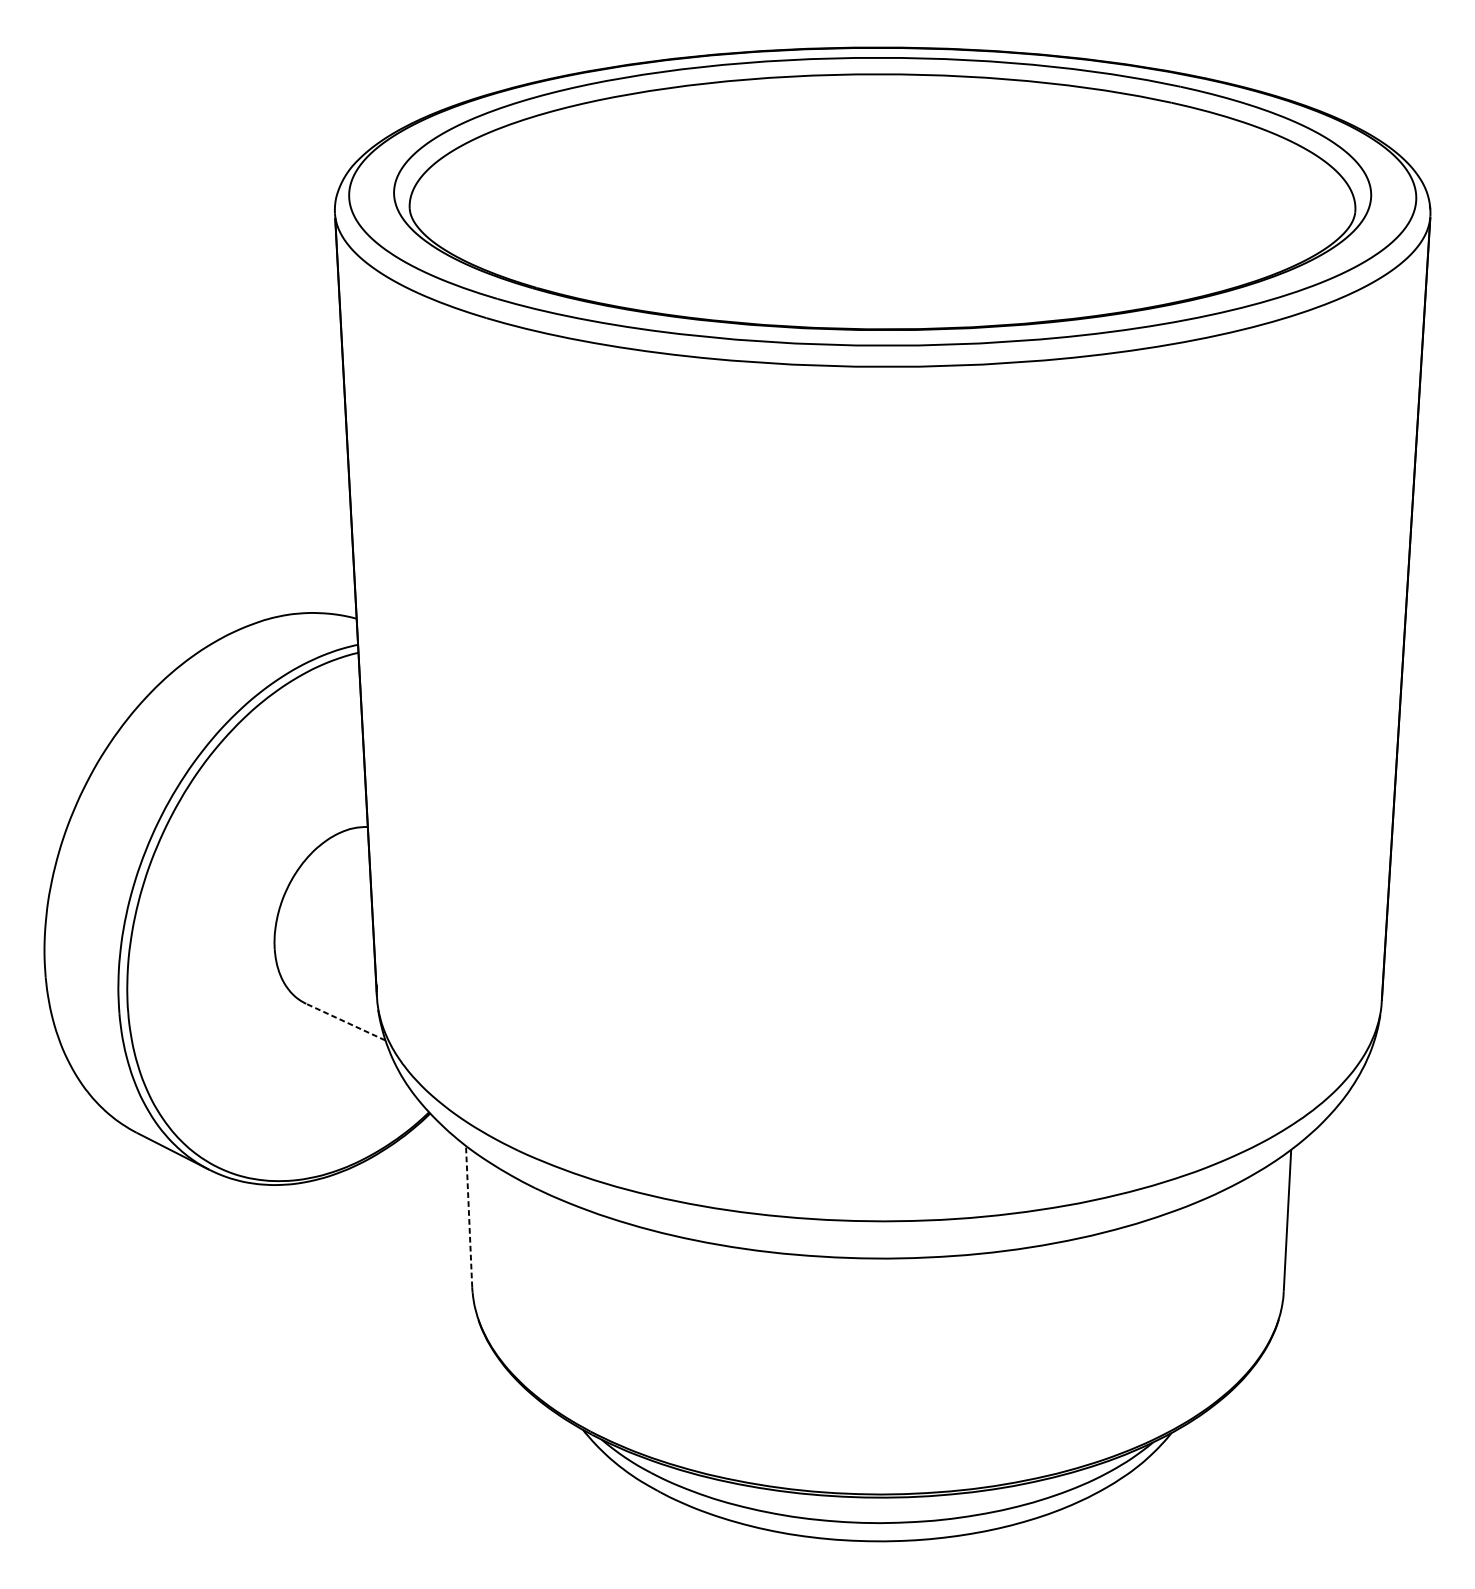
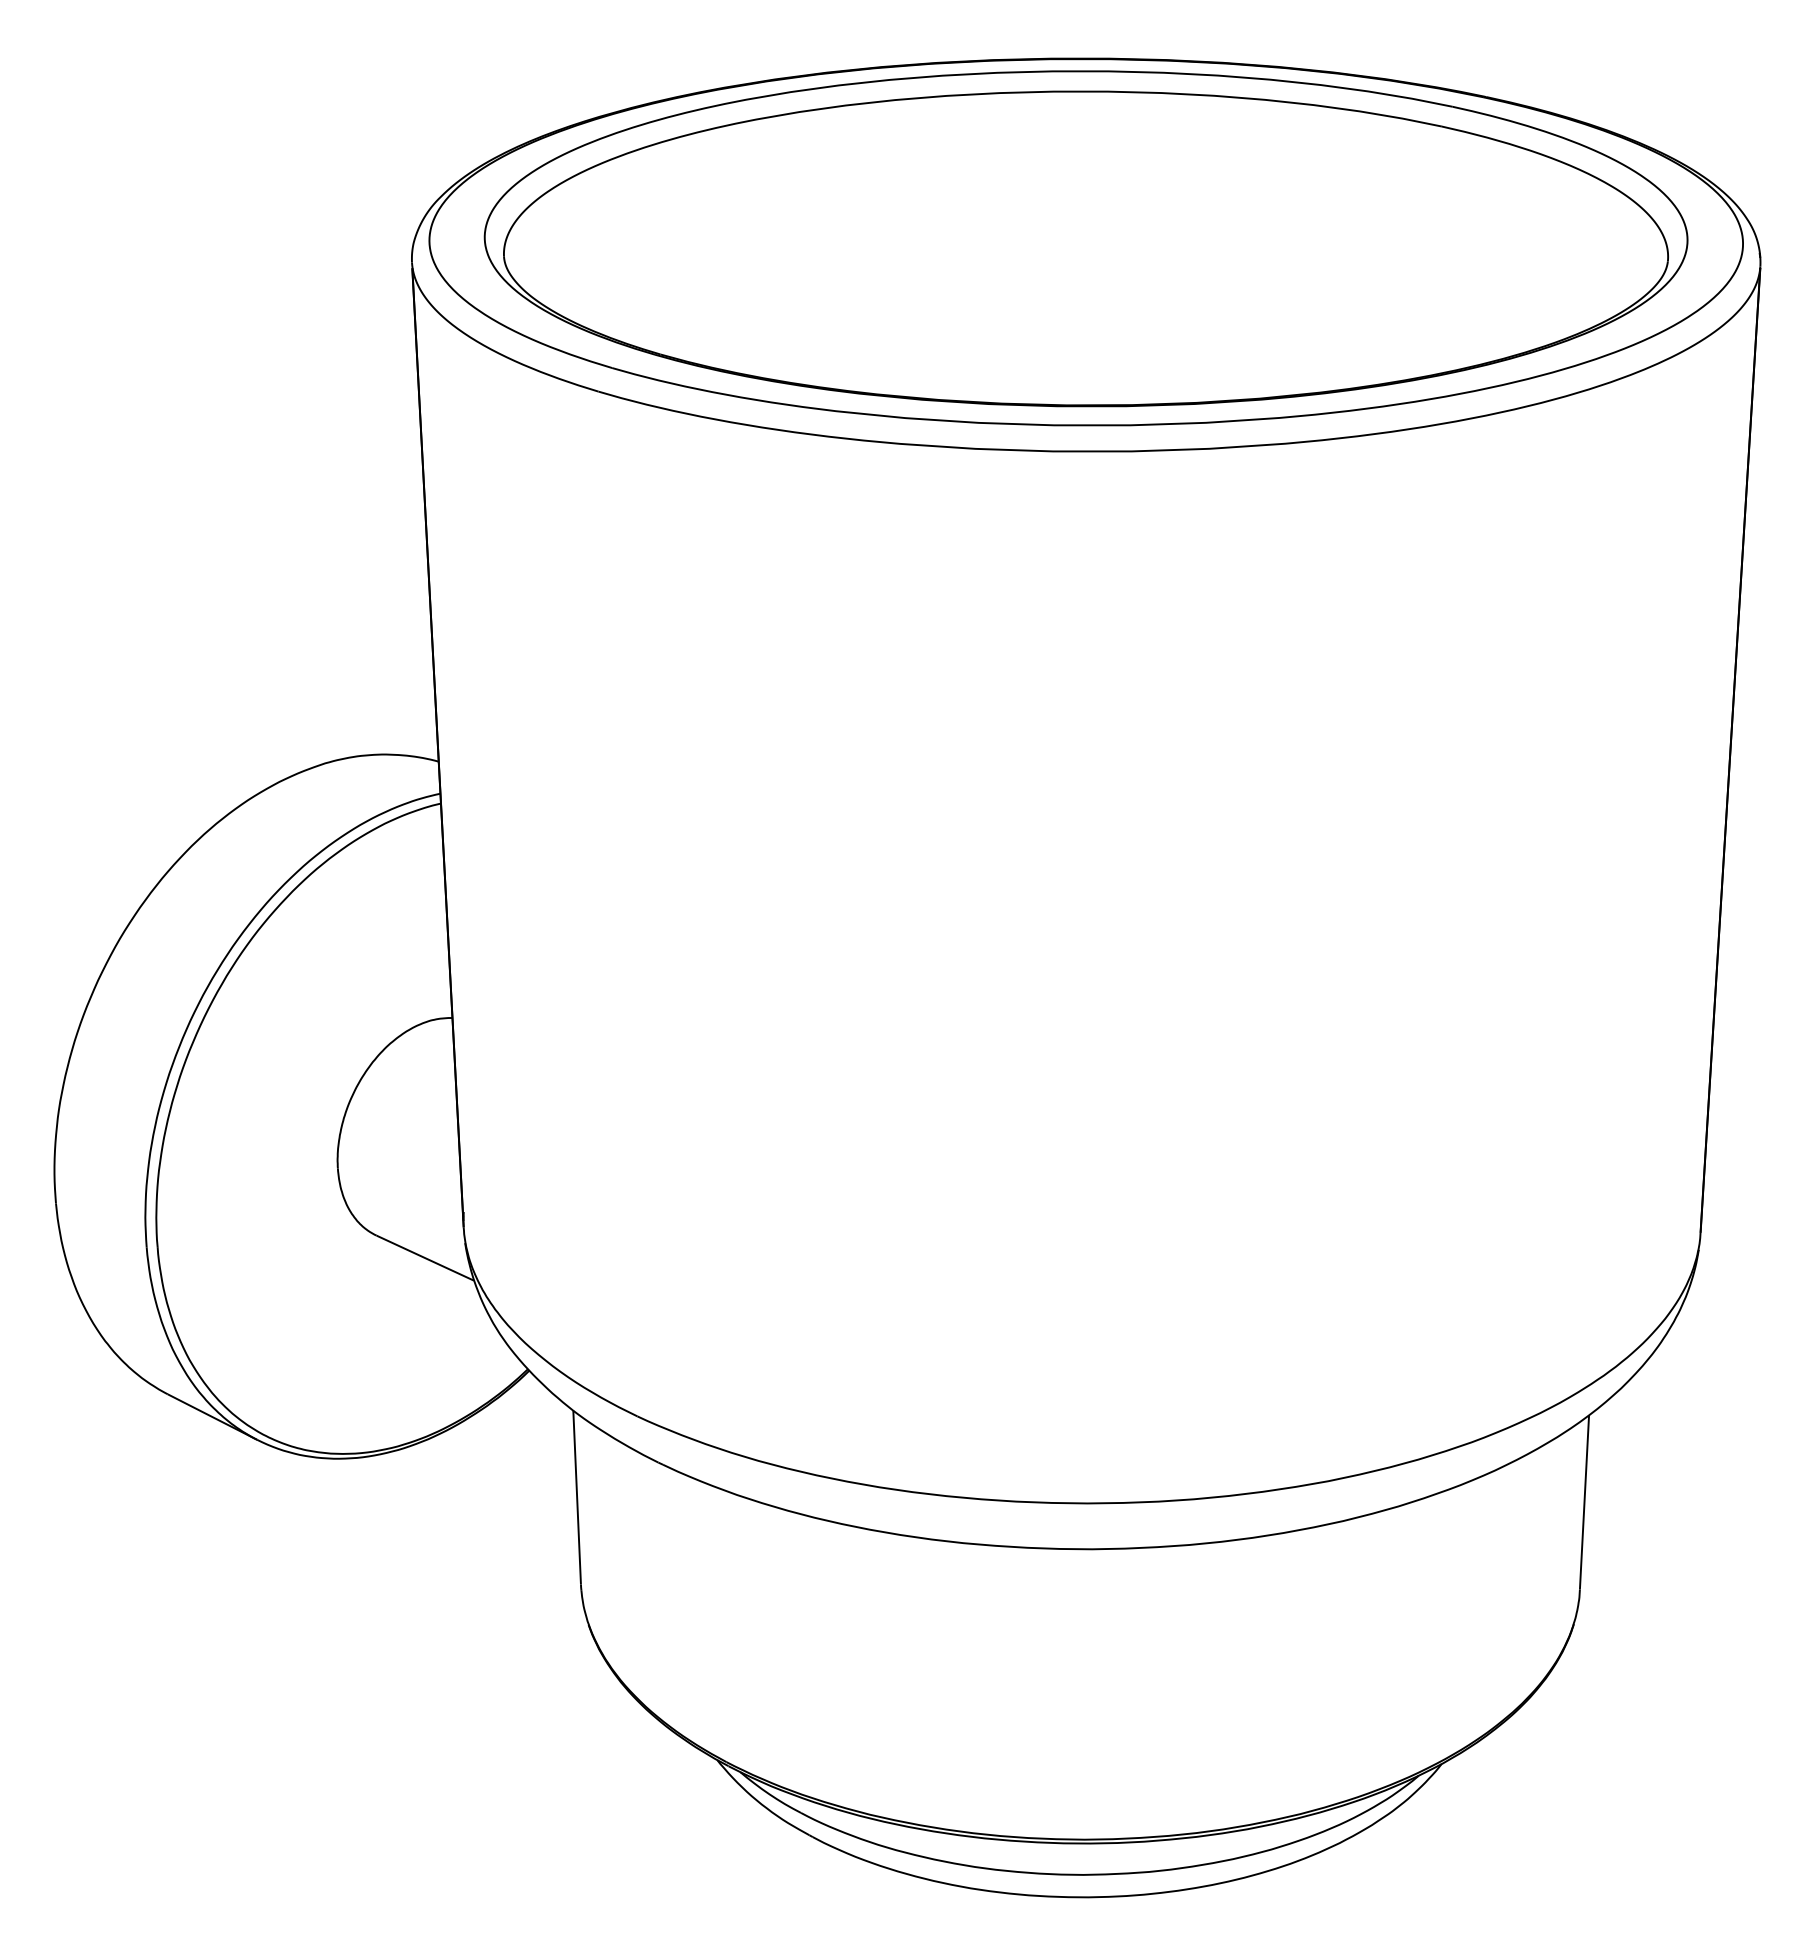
line: (345, 1022) -> (425, 1258), dashed -> solid
line: (469, 1216) -> (577, 1497), dashed -> solid

